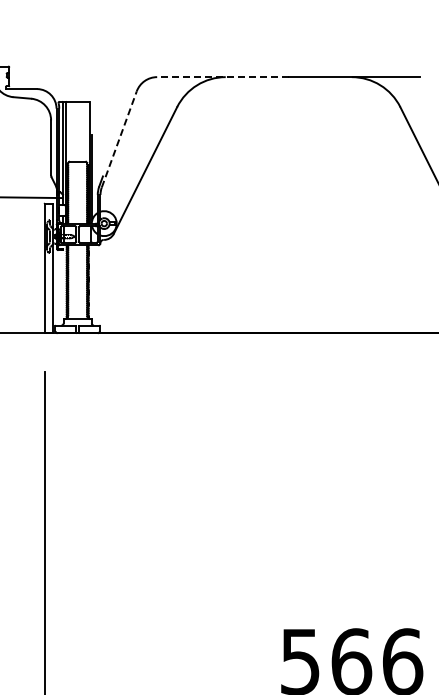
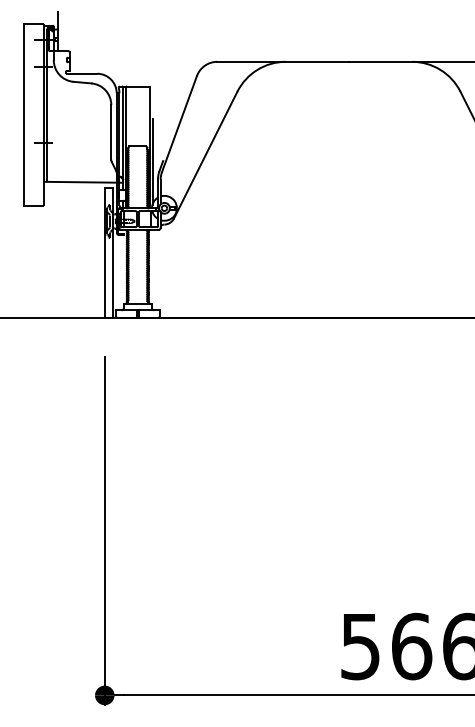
line: (223, 76) -> (283, 61), dashed -> solid
line: (119, 138) -> (179, 123), dashed -> solid

